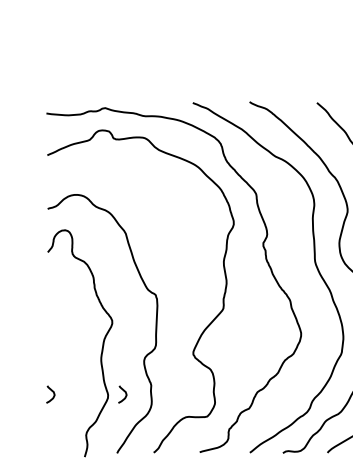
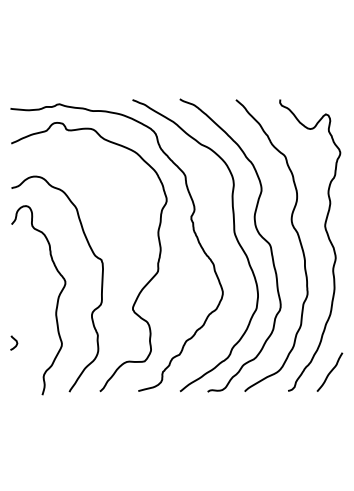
curve: (124, 392) -> (75, 341), removed

